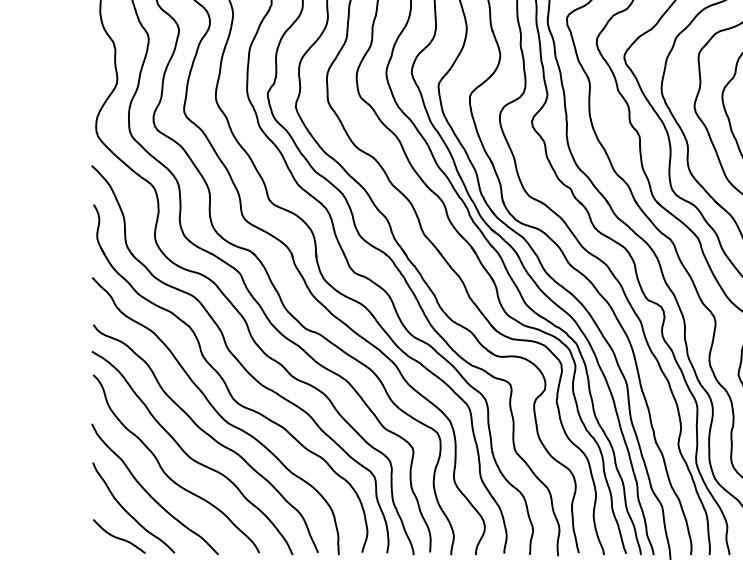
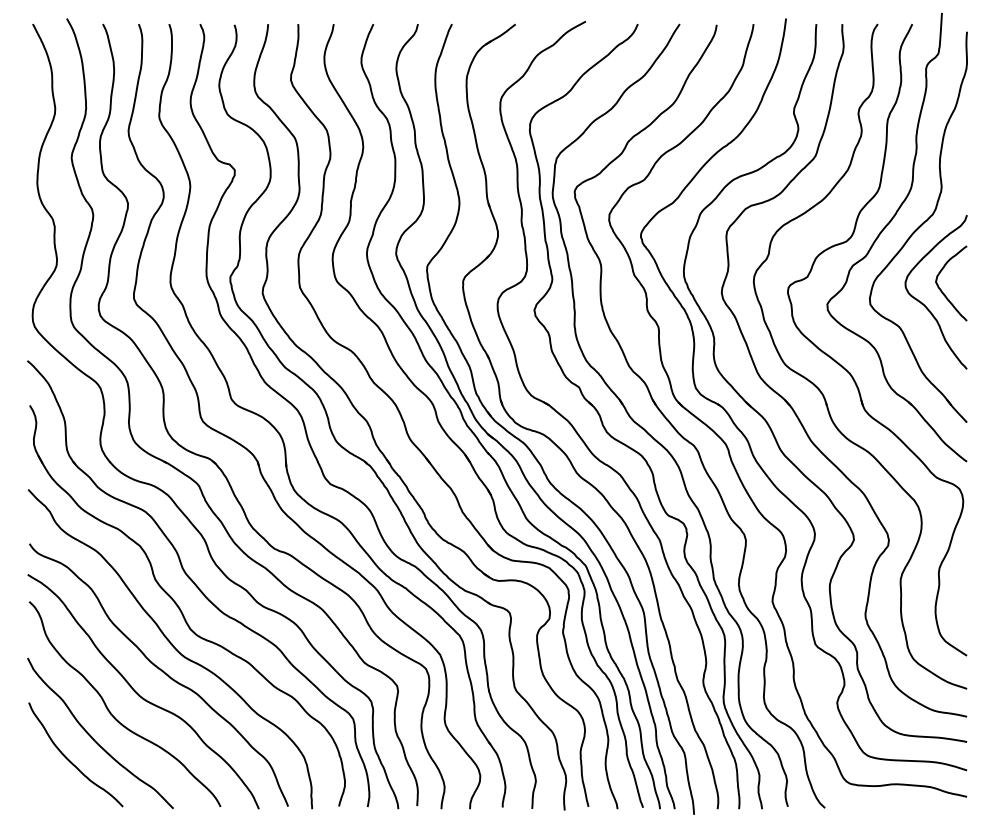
curve: (119, 538) -> (59, 789), removed

